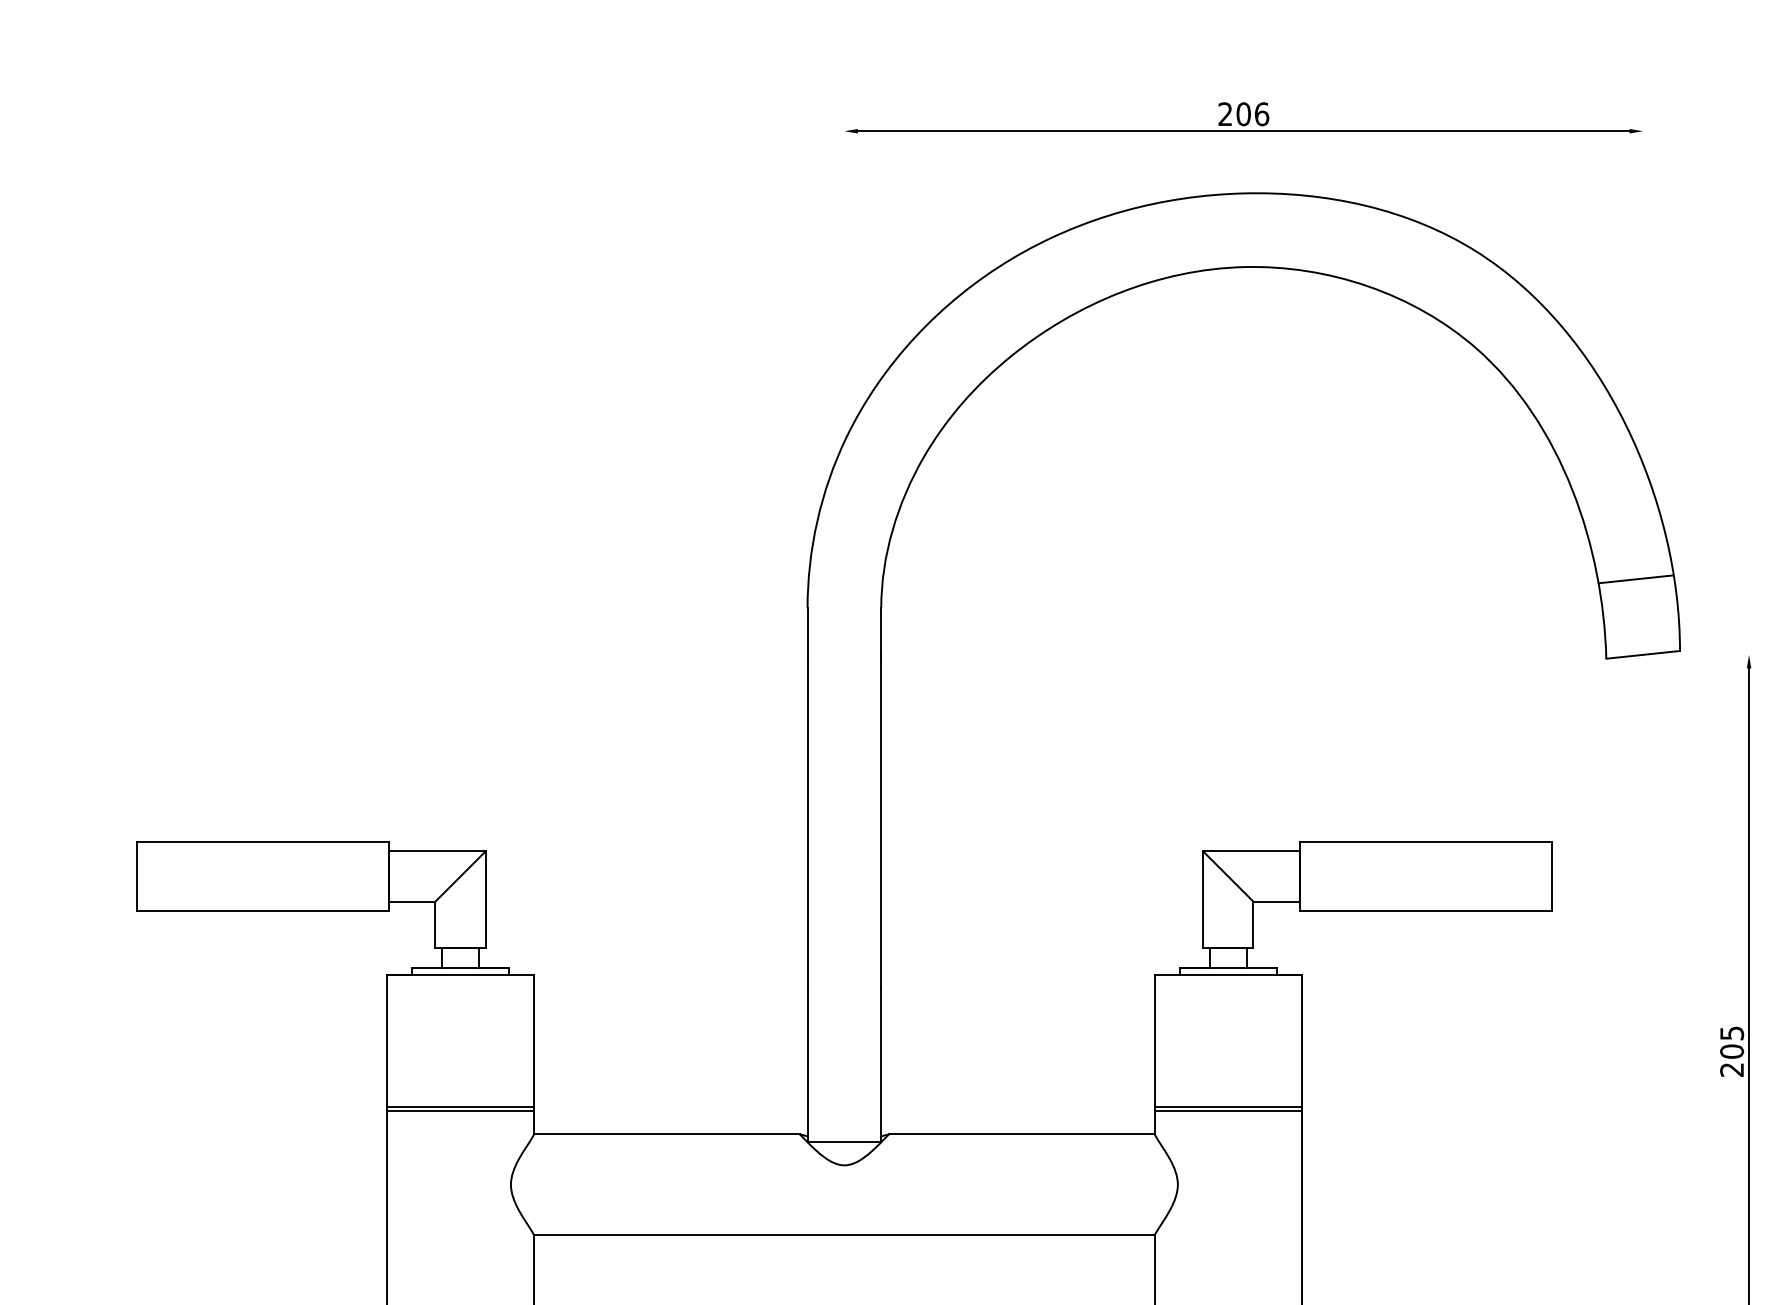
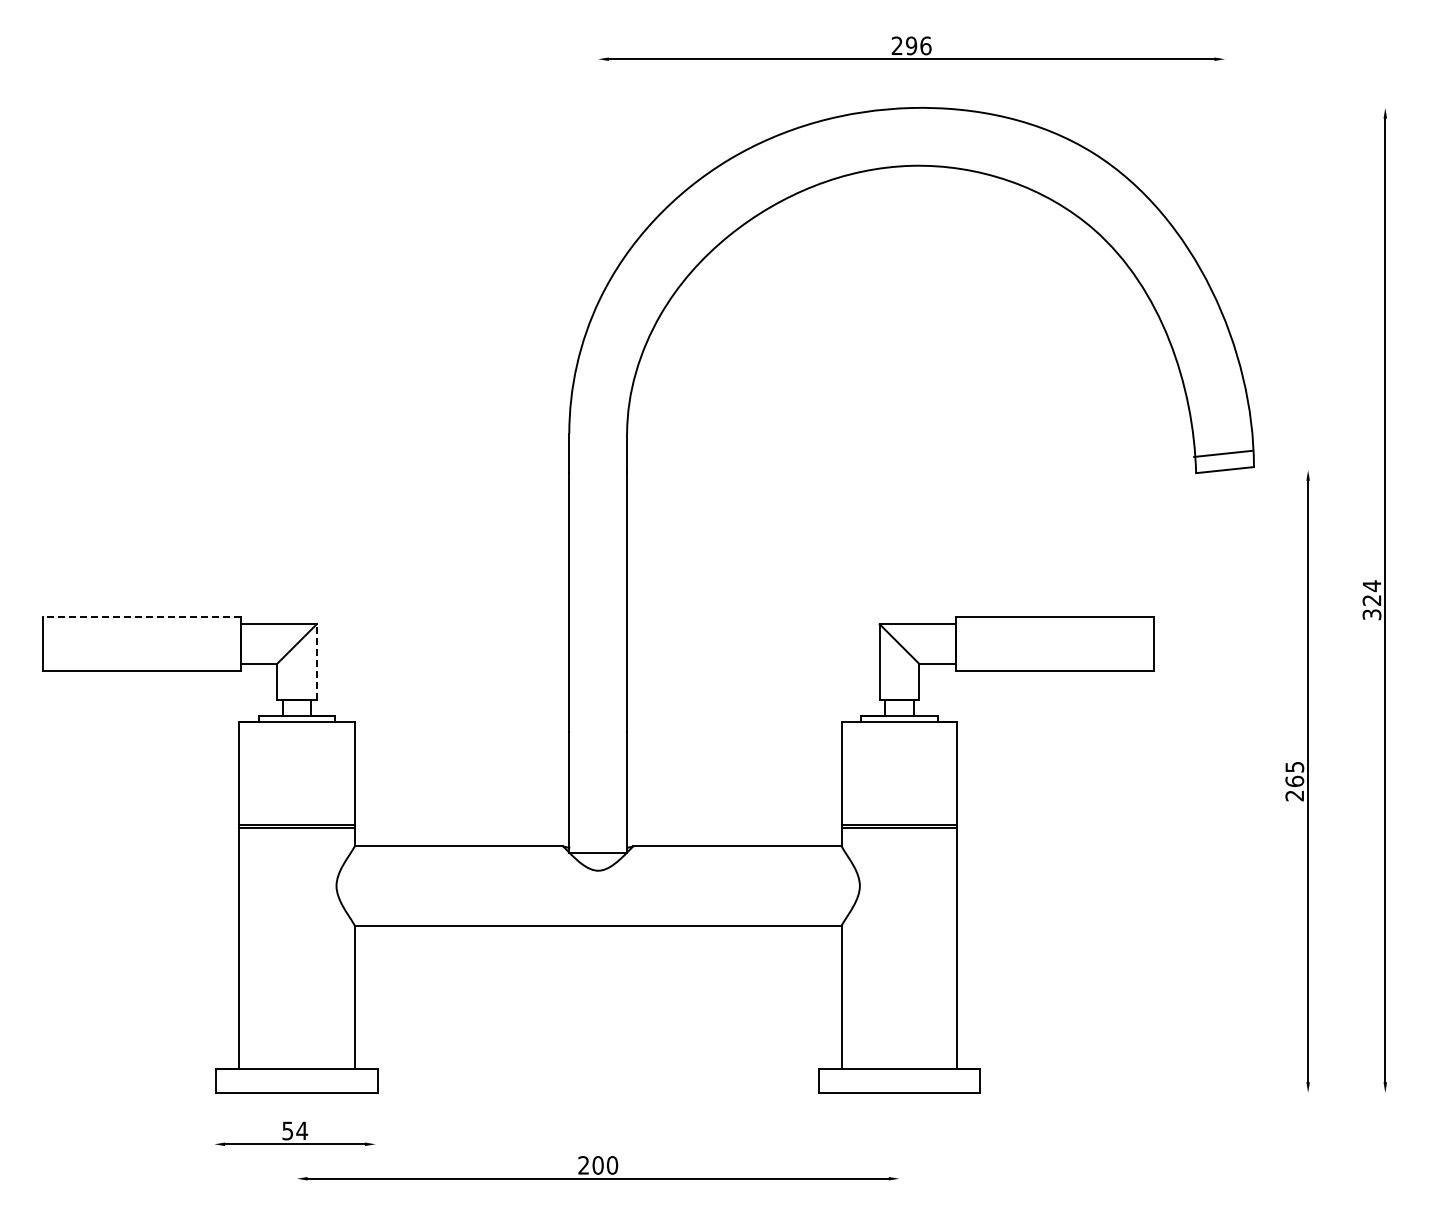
text: (1243, 113) -> (911, 45), 206 -> 296
line: (1634, 578) -> (1222, 453), moved
line: (262, 841) -> (141, 616), solid -> dashed
line: (485, 898) -> (316, 661), solid -> dashed
text: (1731, 1051) -> (1294, 781), 205 -> 265

